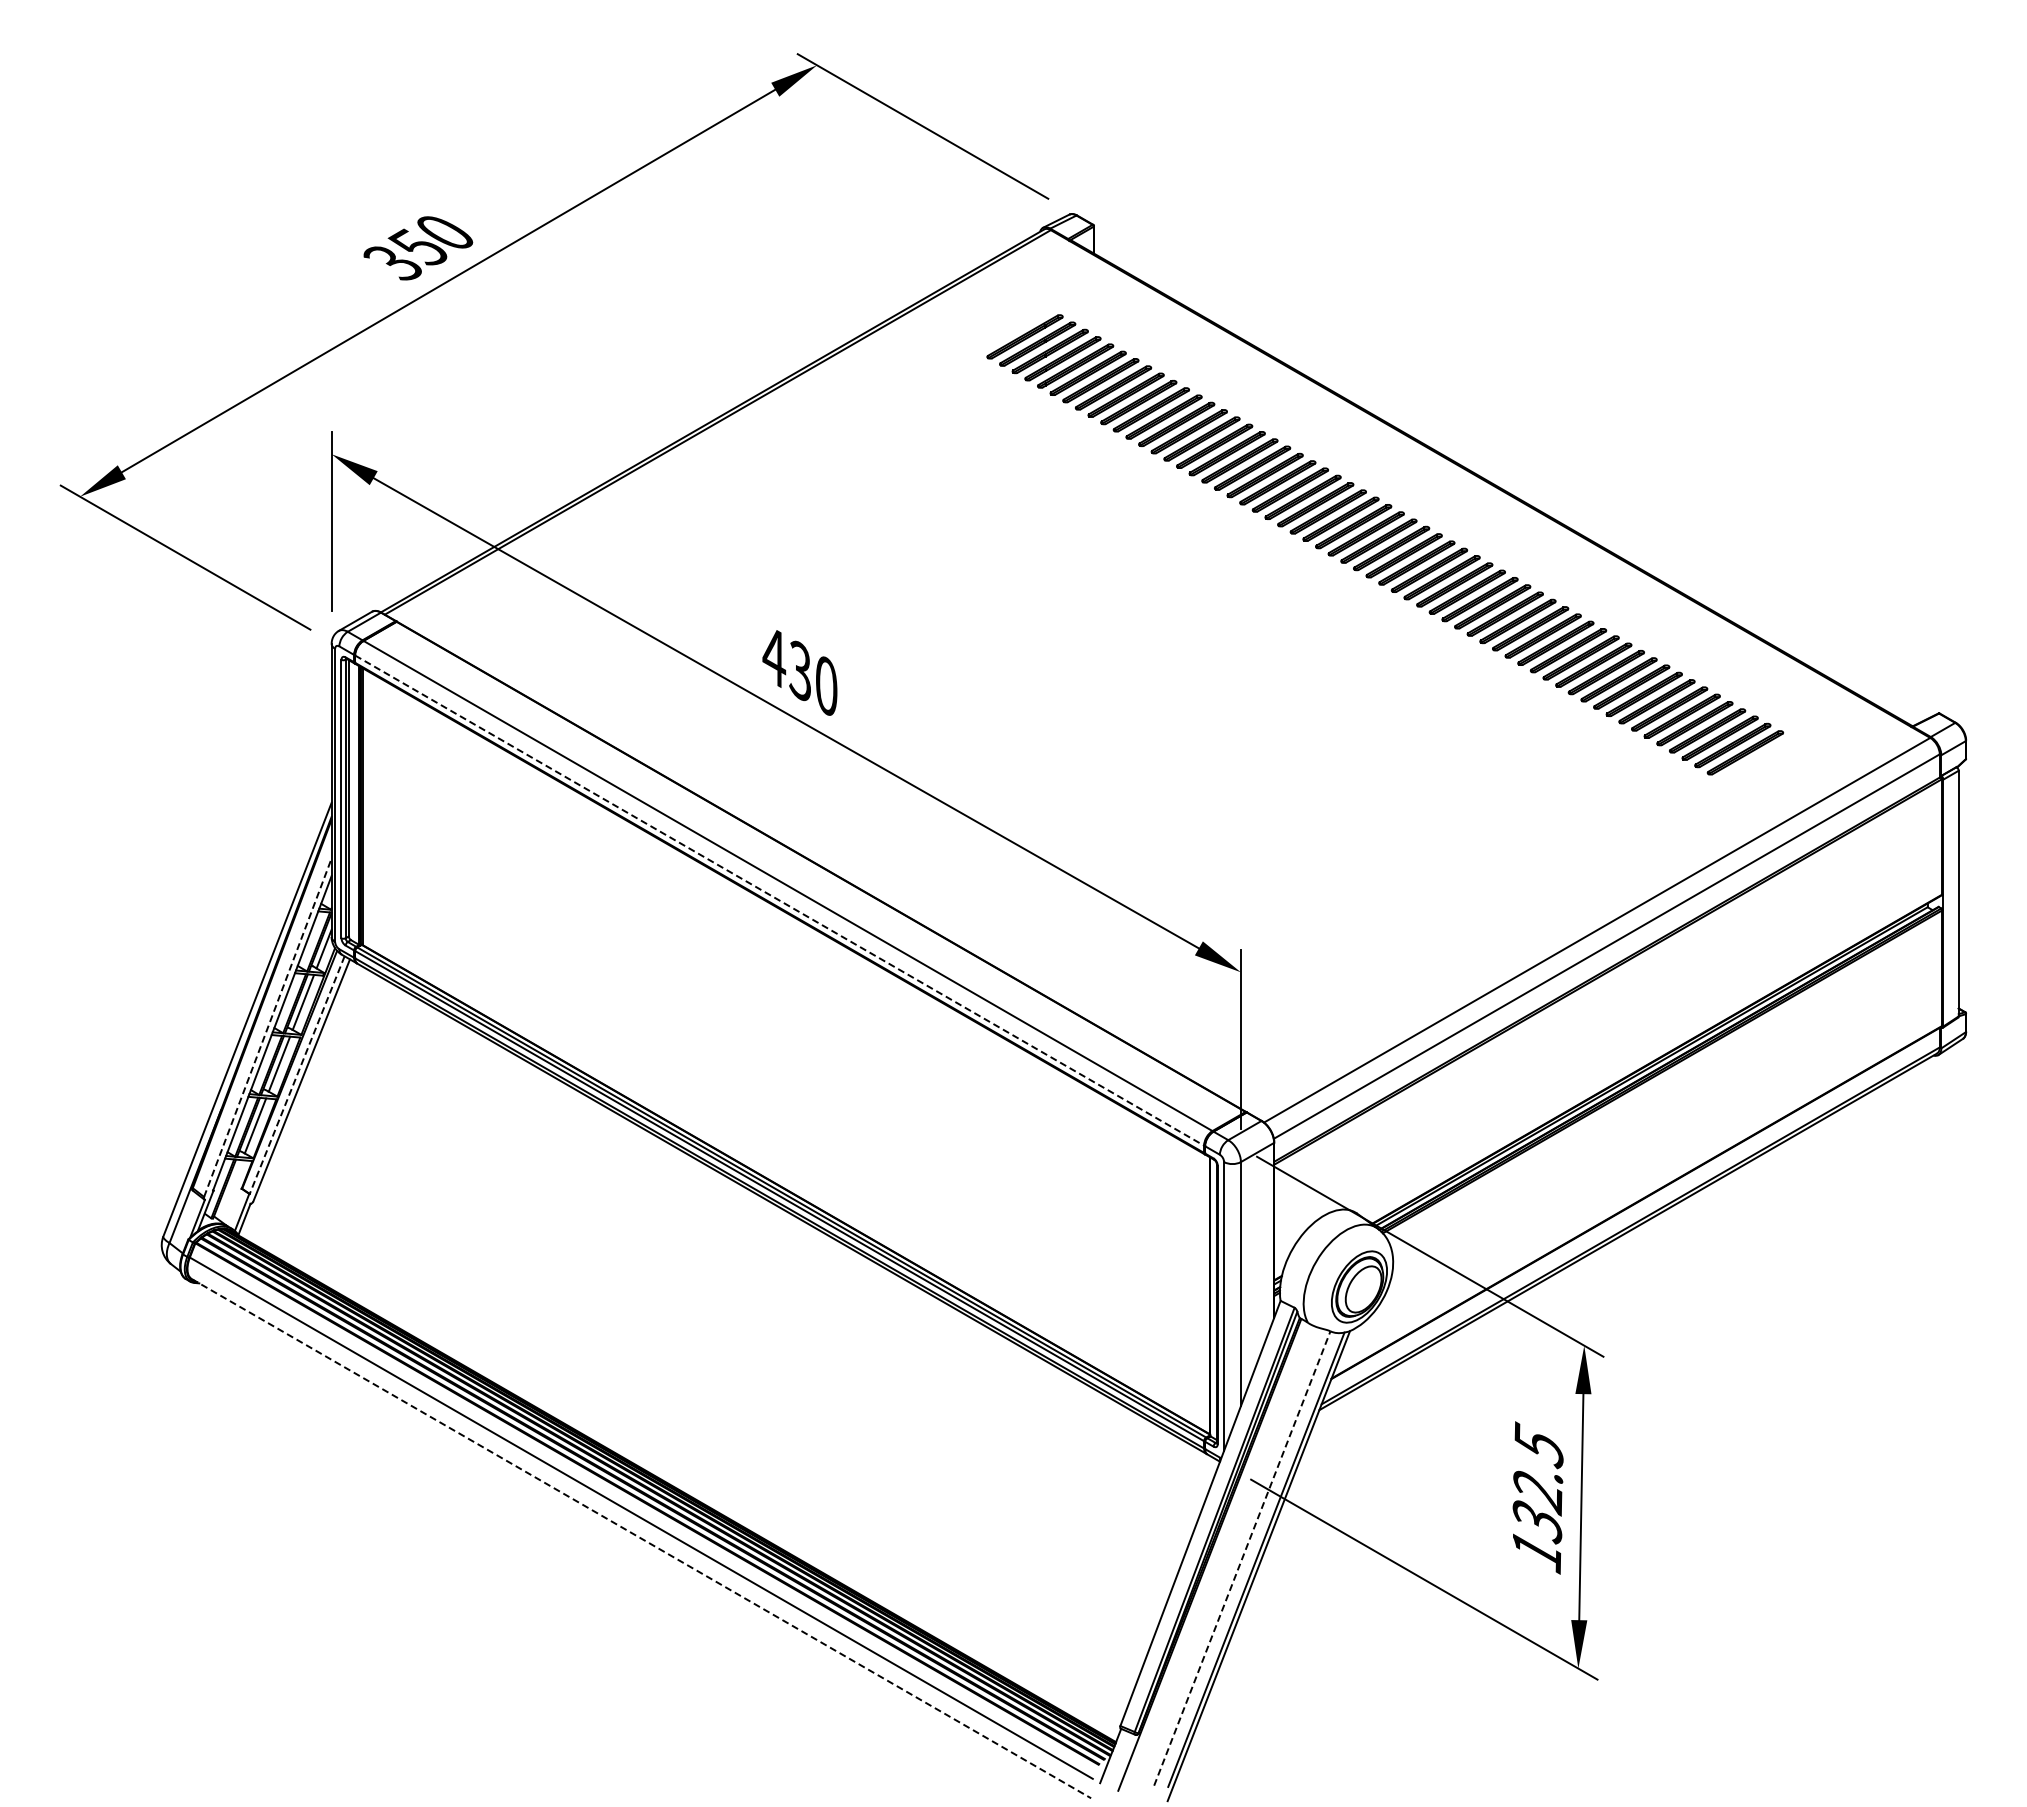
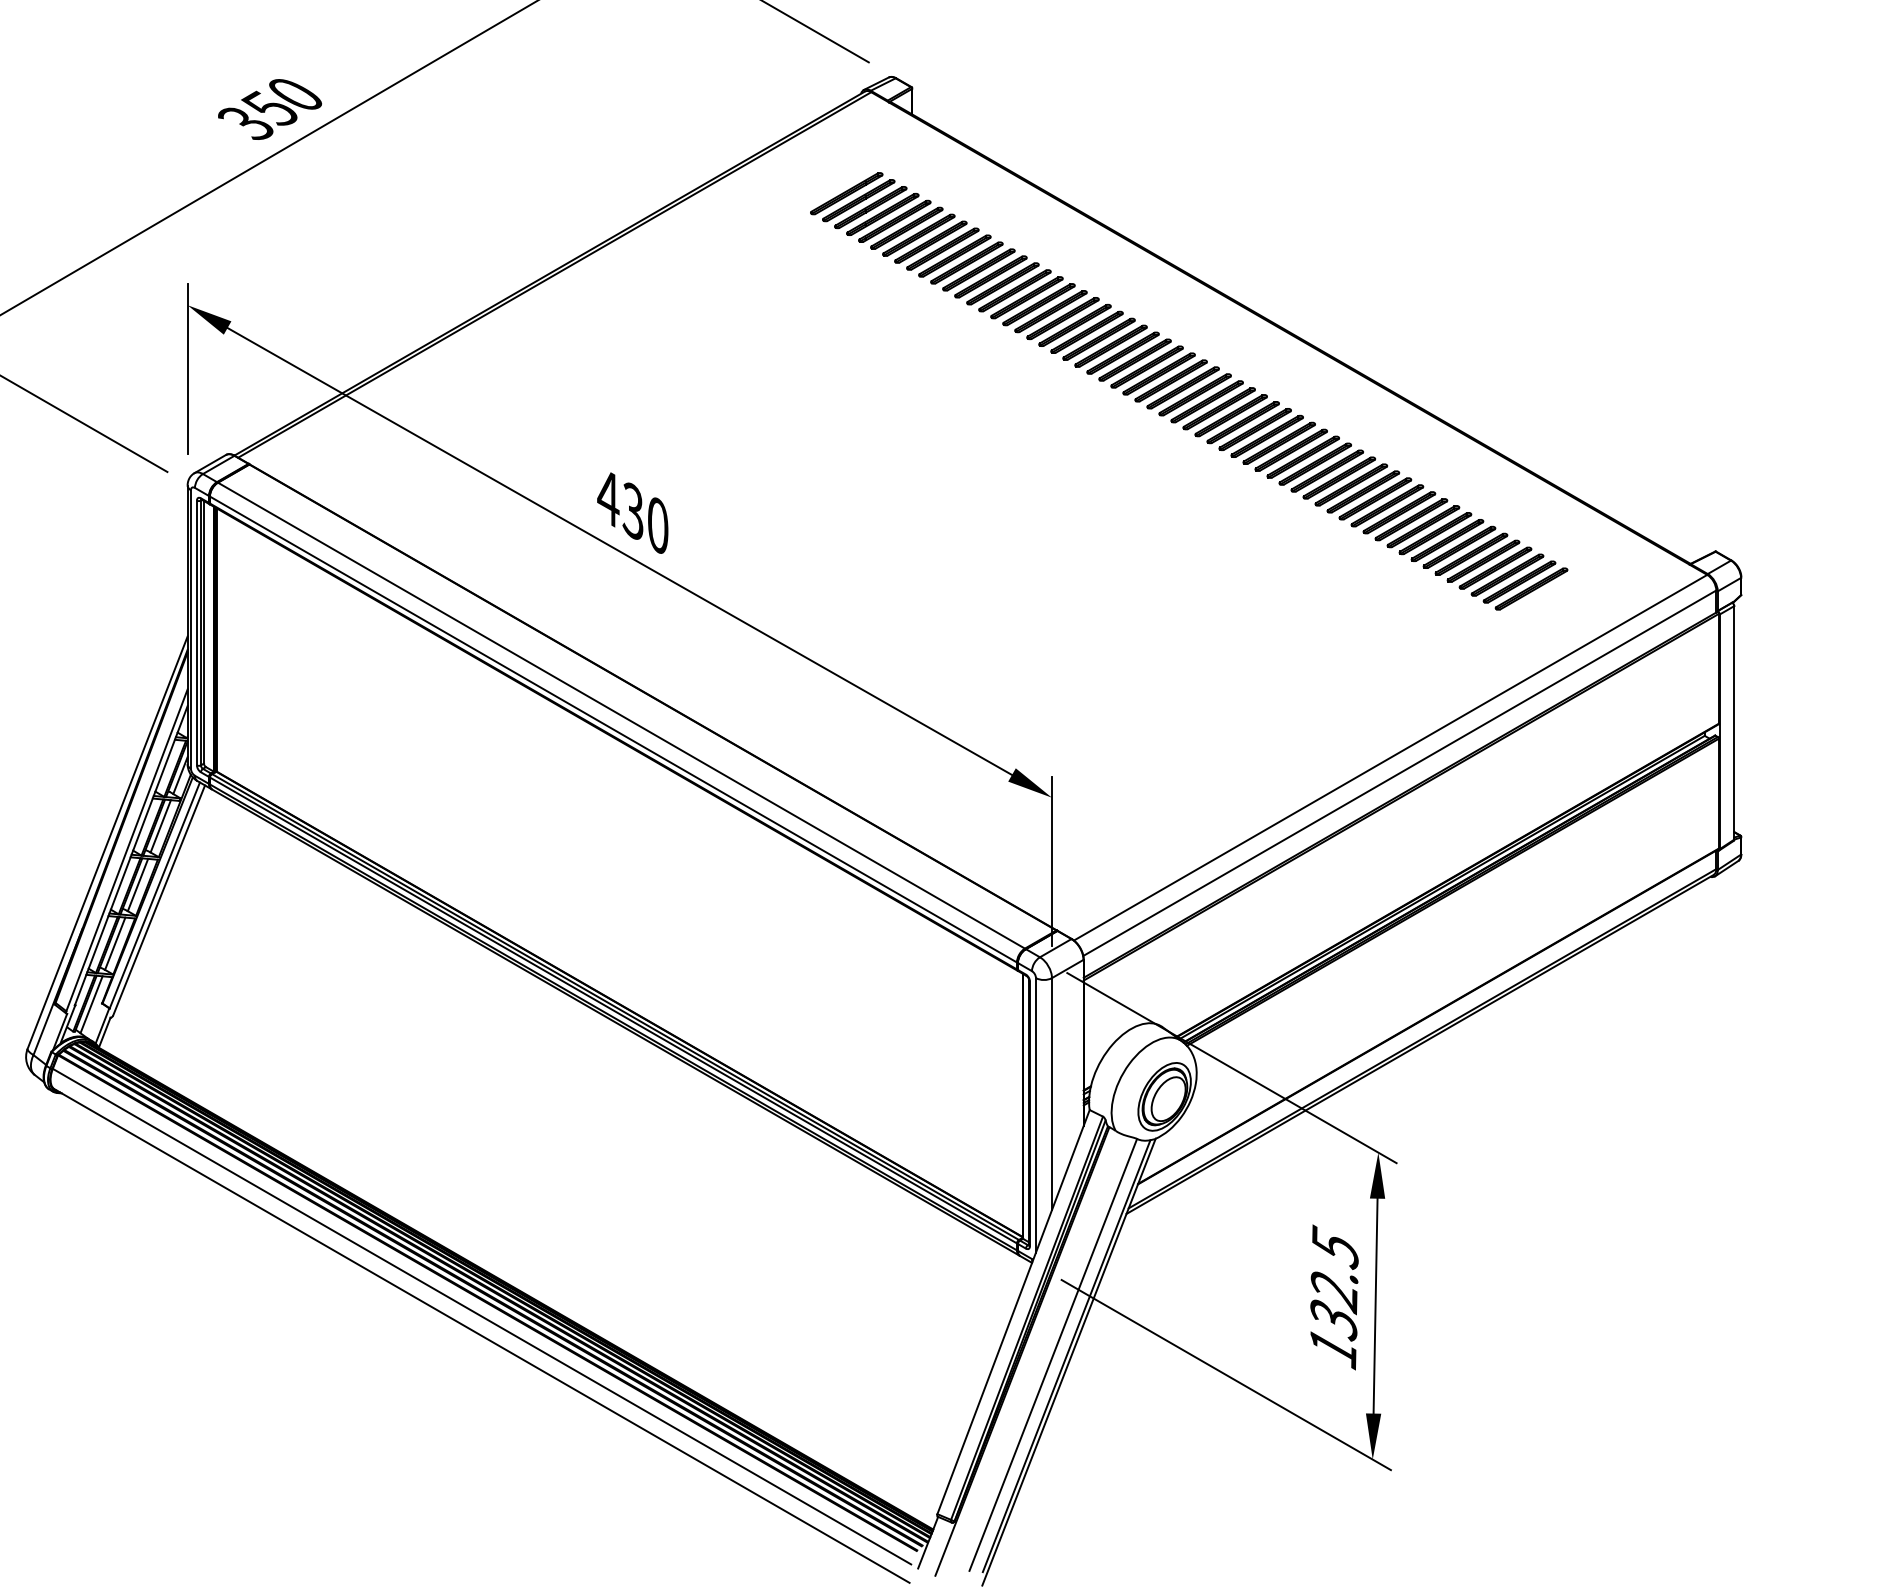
line: (780, 900) -> (614, 729), dashed -> solid
line: (267, 1027) -> (126, 850), dashed -> solid
line: (297, 1075) -> (155, 895), dashed -> solid
line: (230, 1190) -> (91, 1005), added
line: (641, 1538) -> (482, 1335), dashed -> solid
line: (1242, 1558) -> (1053, 1354), dashed -> solid

